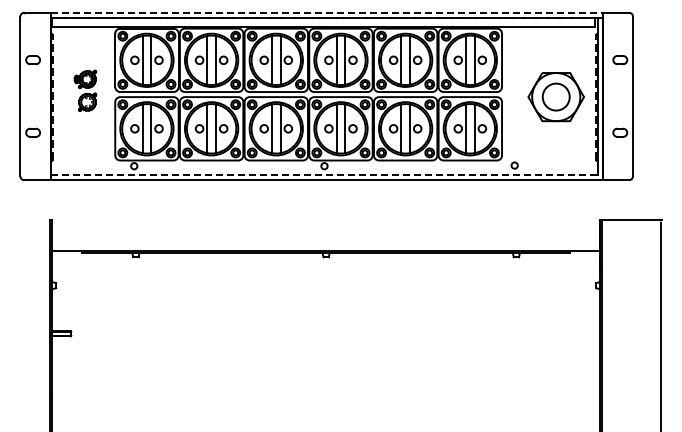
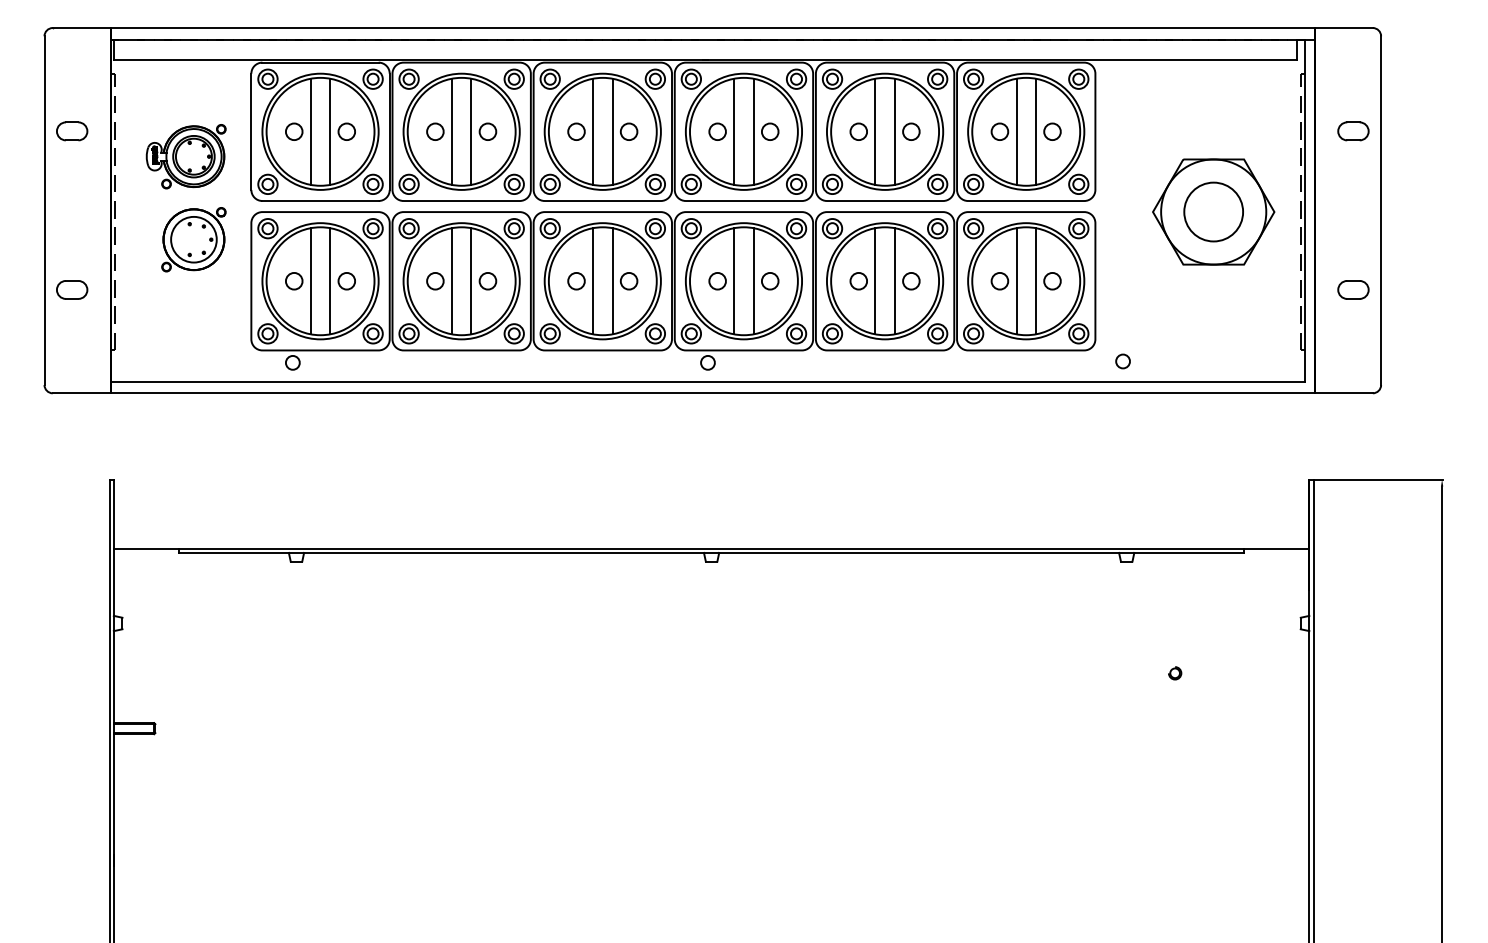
line: (326, 12) -> (712, 27), dashed -> solid
part: (85, 90) -> (186, 197), size x1.67
line: (324, 175) -> (707, 383), dashed -> solid
part: (538, 308) -> (1174, 673), added

